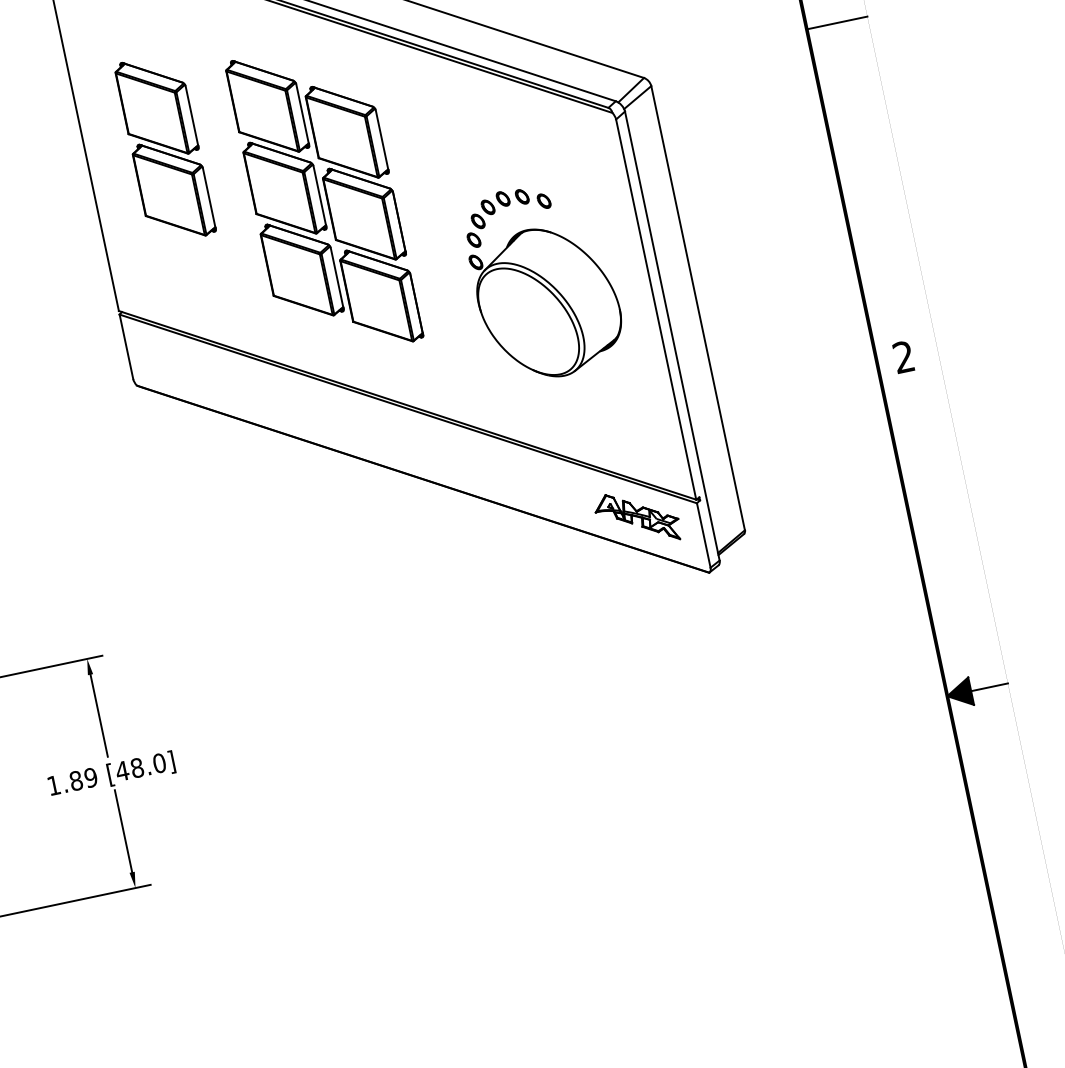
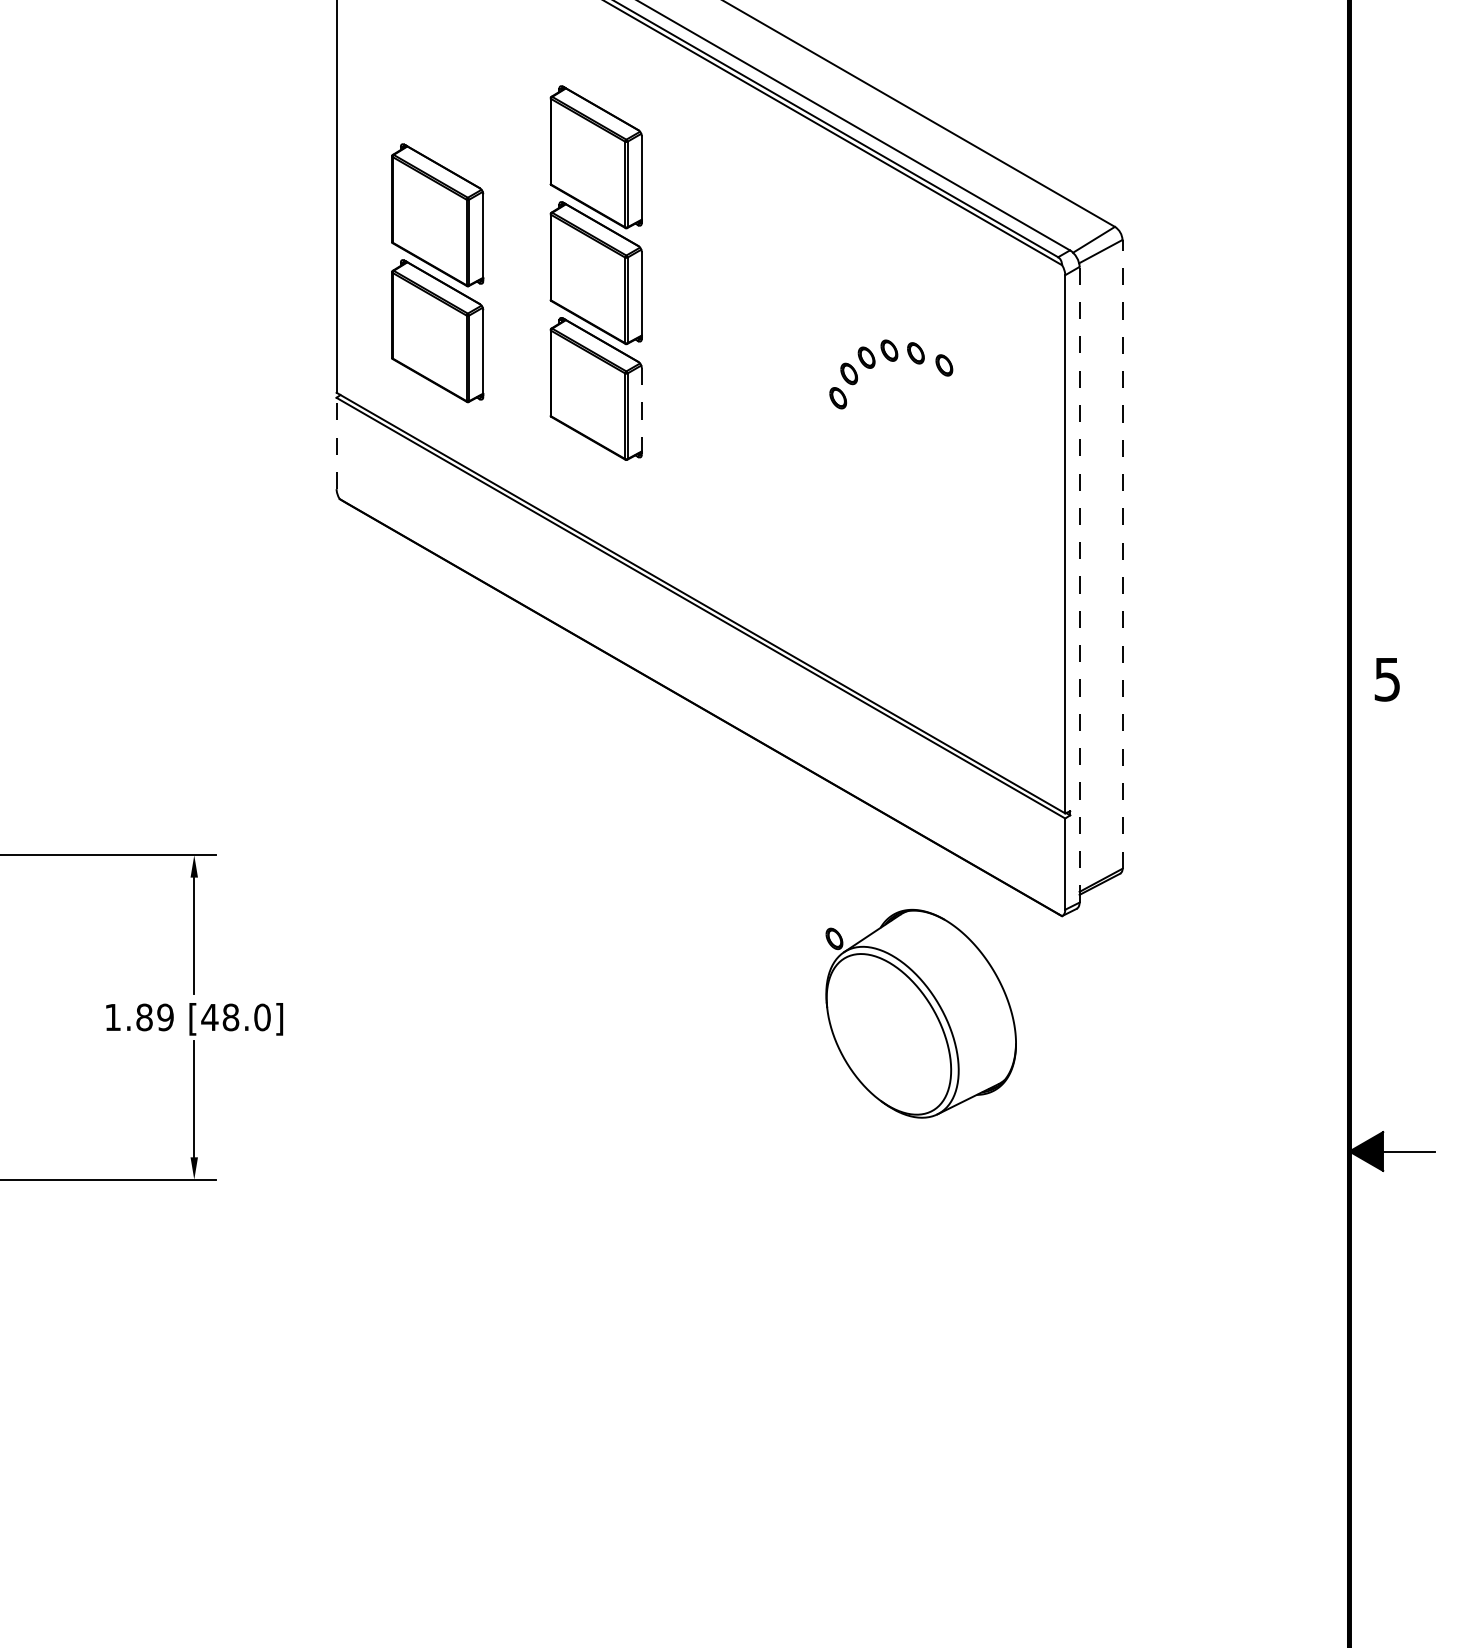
line: (837, 22) -> (1392, 207), removed
part: (165, 149) -> (437, 273), moved
part: (363, 213) -> (696, 330), removed
line: (337, 278) -> (641, 411), solid -> dashed
part: (547, 302) -> (920, 1013), moved
line: (697, 307) -> (1122, 553), solid -> dashed
line: (672, 335) -> (1079, 584), solid -> dashed
line: (126, 346) -> (336, 443), solid -> dashed
text: (903, 357) -> (1386, 679), 2 -> 5
part: (637, 518) -> (980, 821), removed

